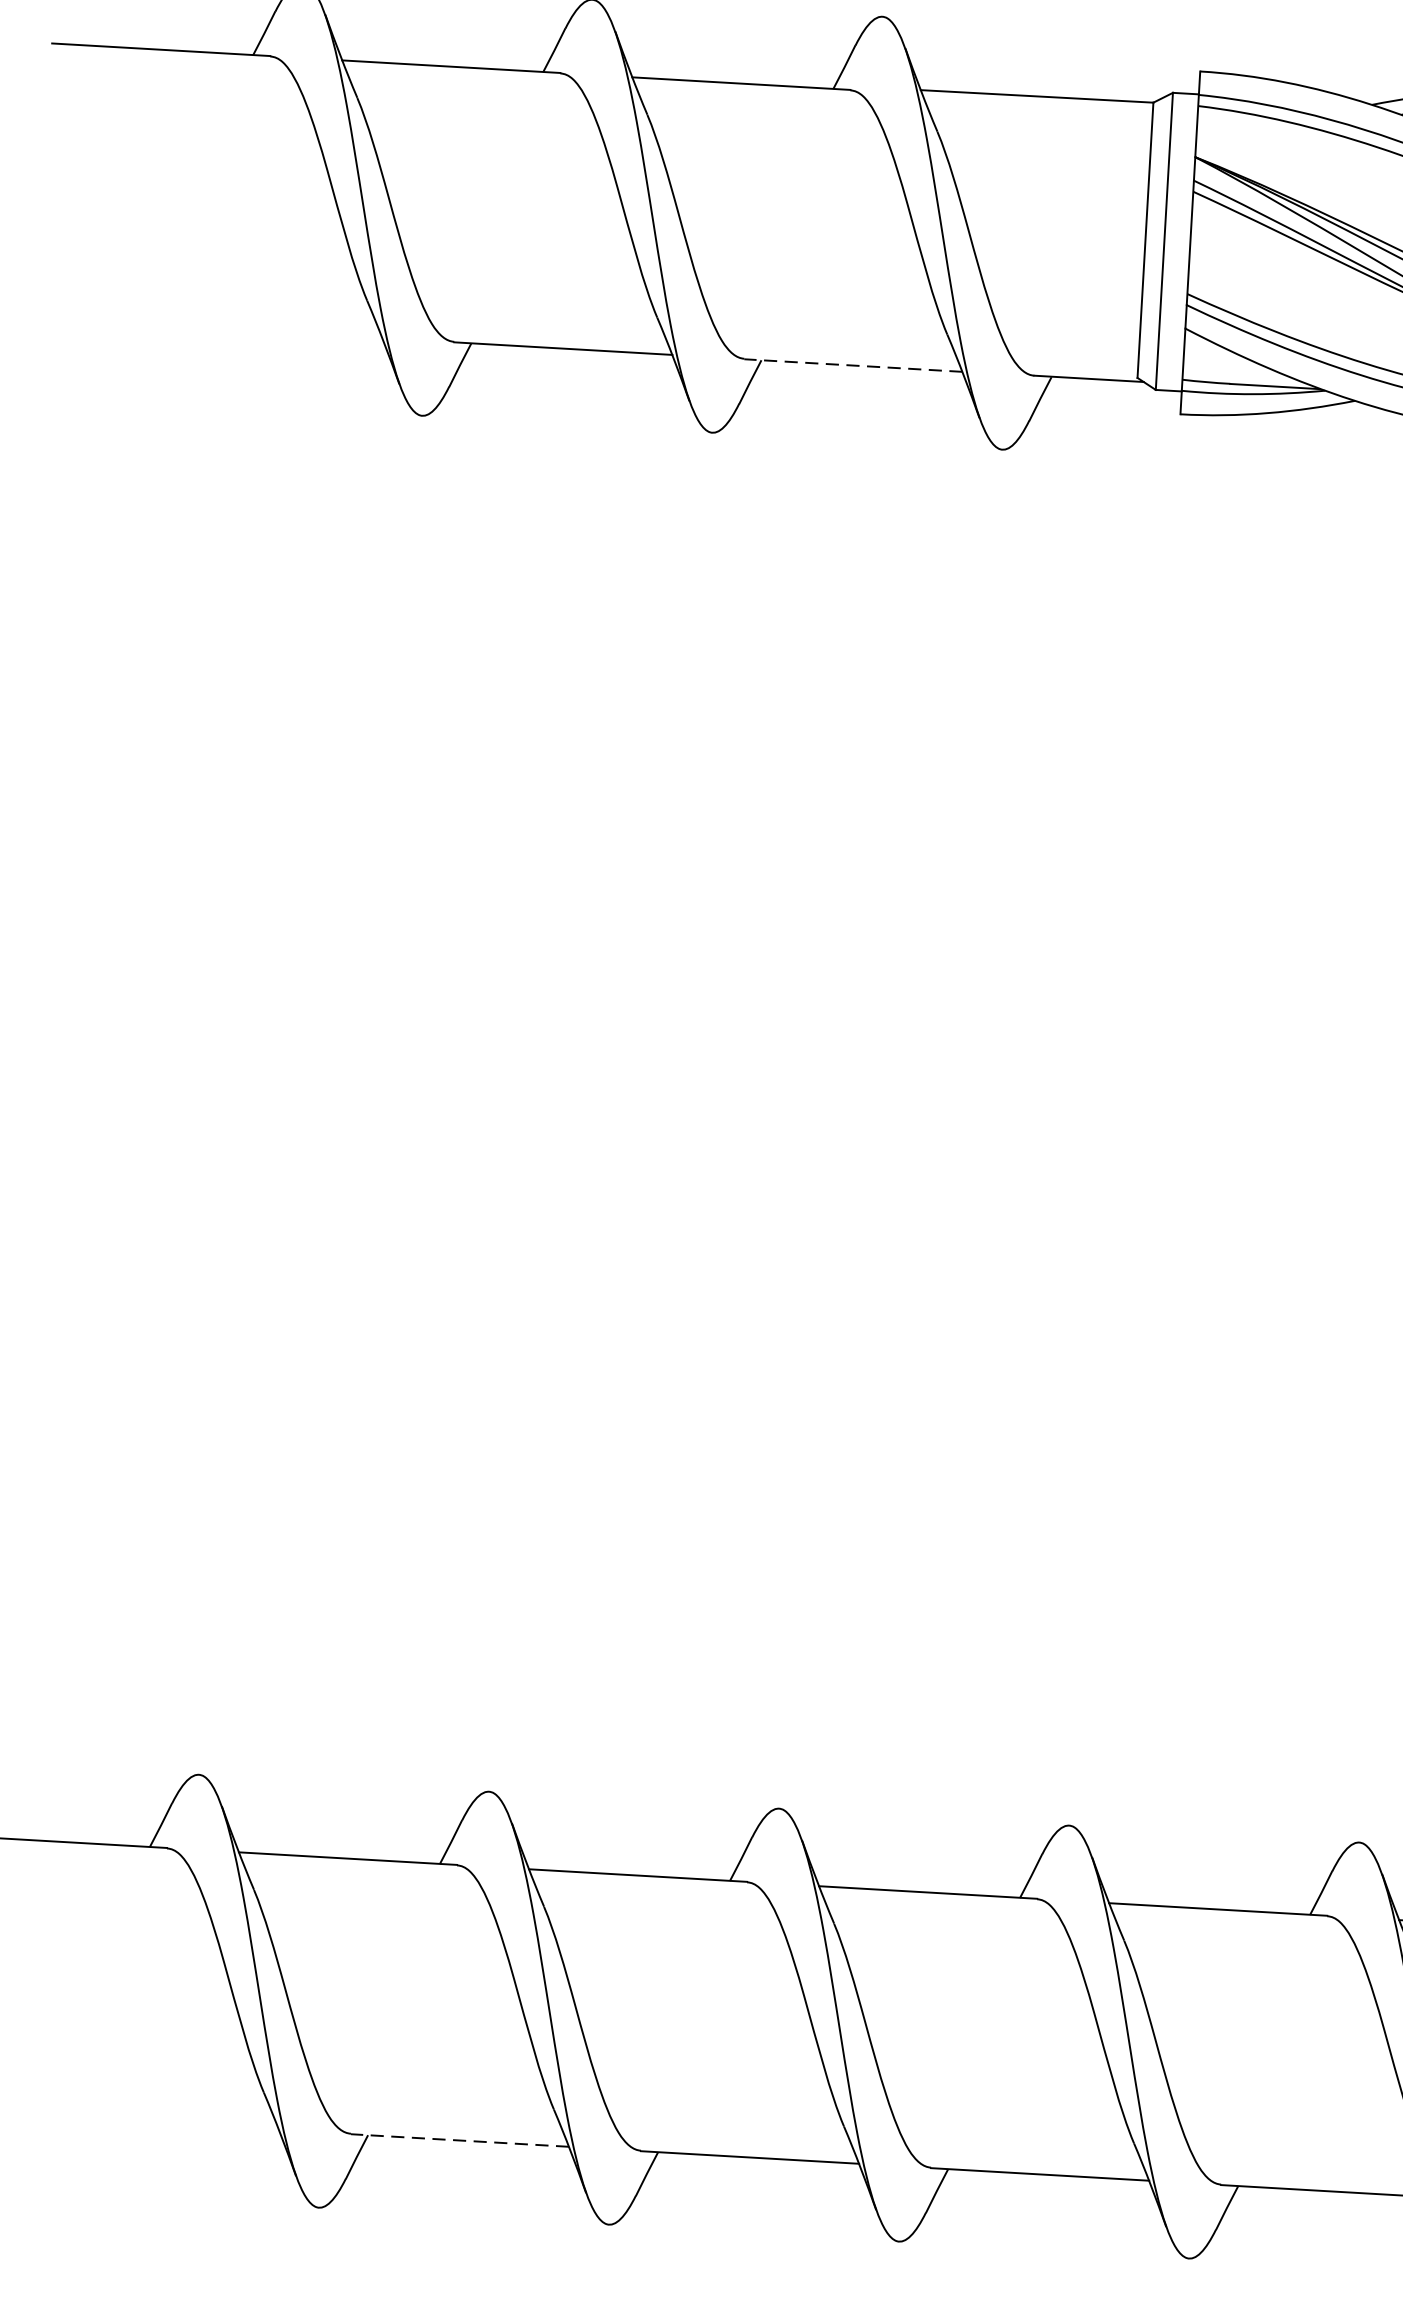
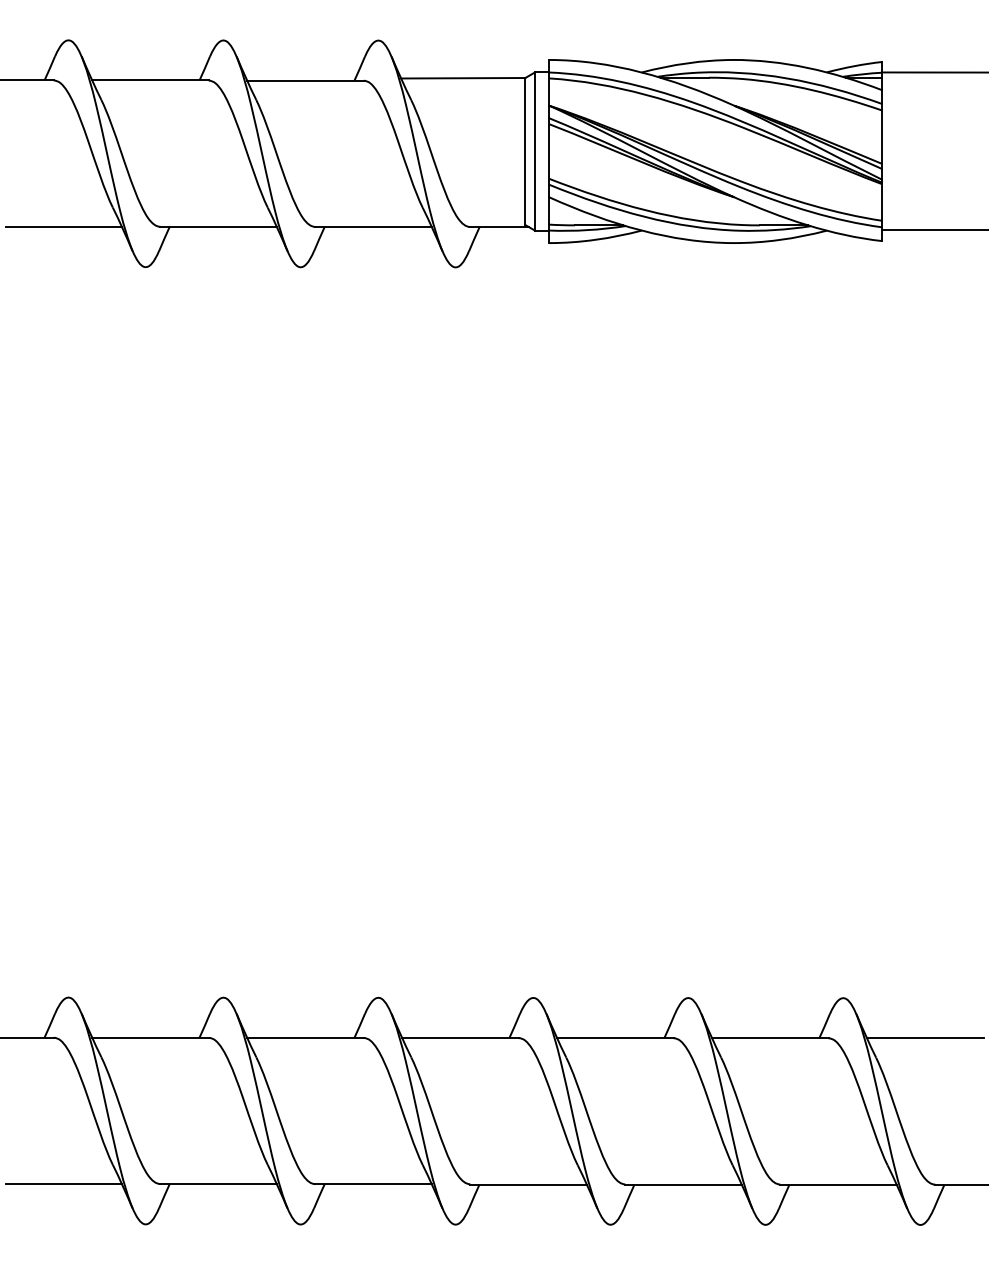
line: (272, 330) -> (63, 226), added
line: (853, 366) -> (373, 227), dashed -> solid
line: (169, 2124) -> (63, 1184), added
line: (459, 2140) -> (218, 1184), dashed -> solid

